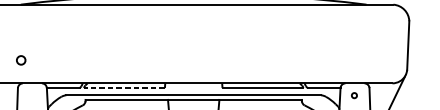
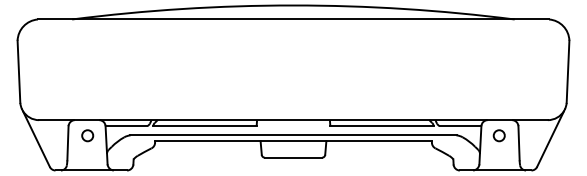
circle: (21, 60) -> (87, 135), moved
line: (124, 88) -> (204, 126), dashed -> solid
circle: (353, 95) -> (498, 135), size x1.67

